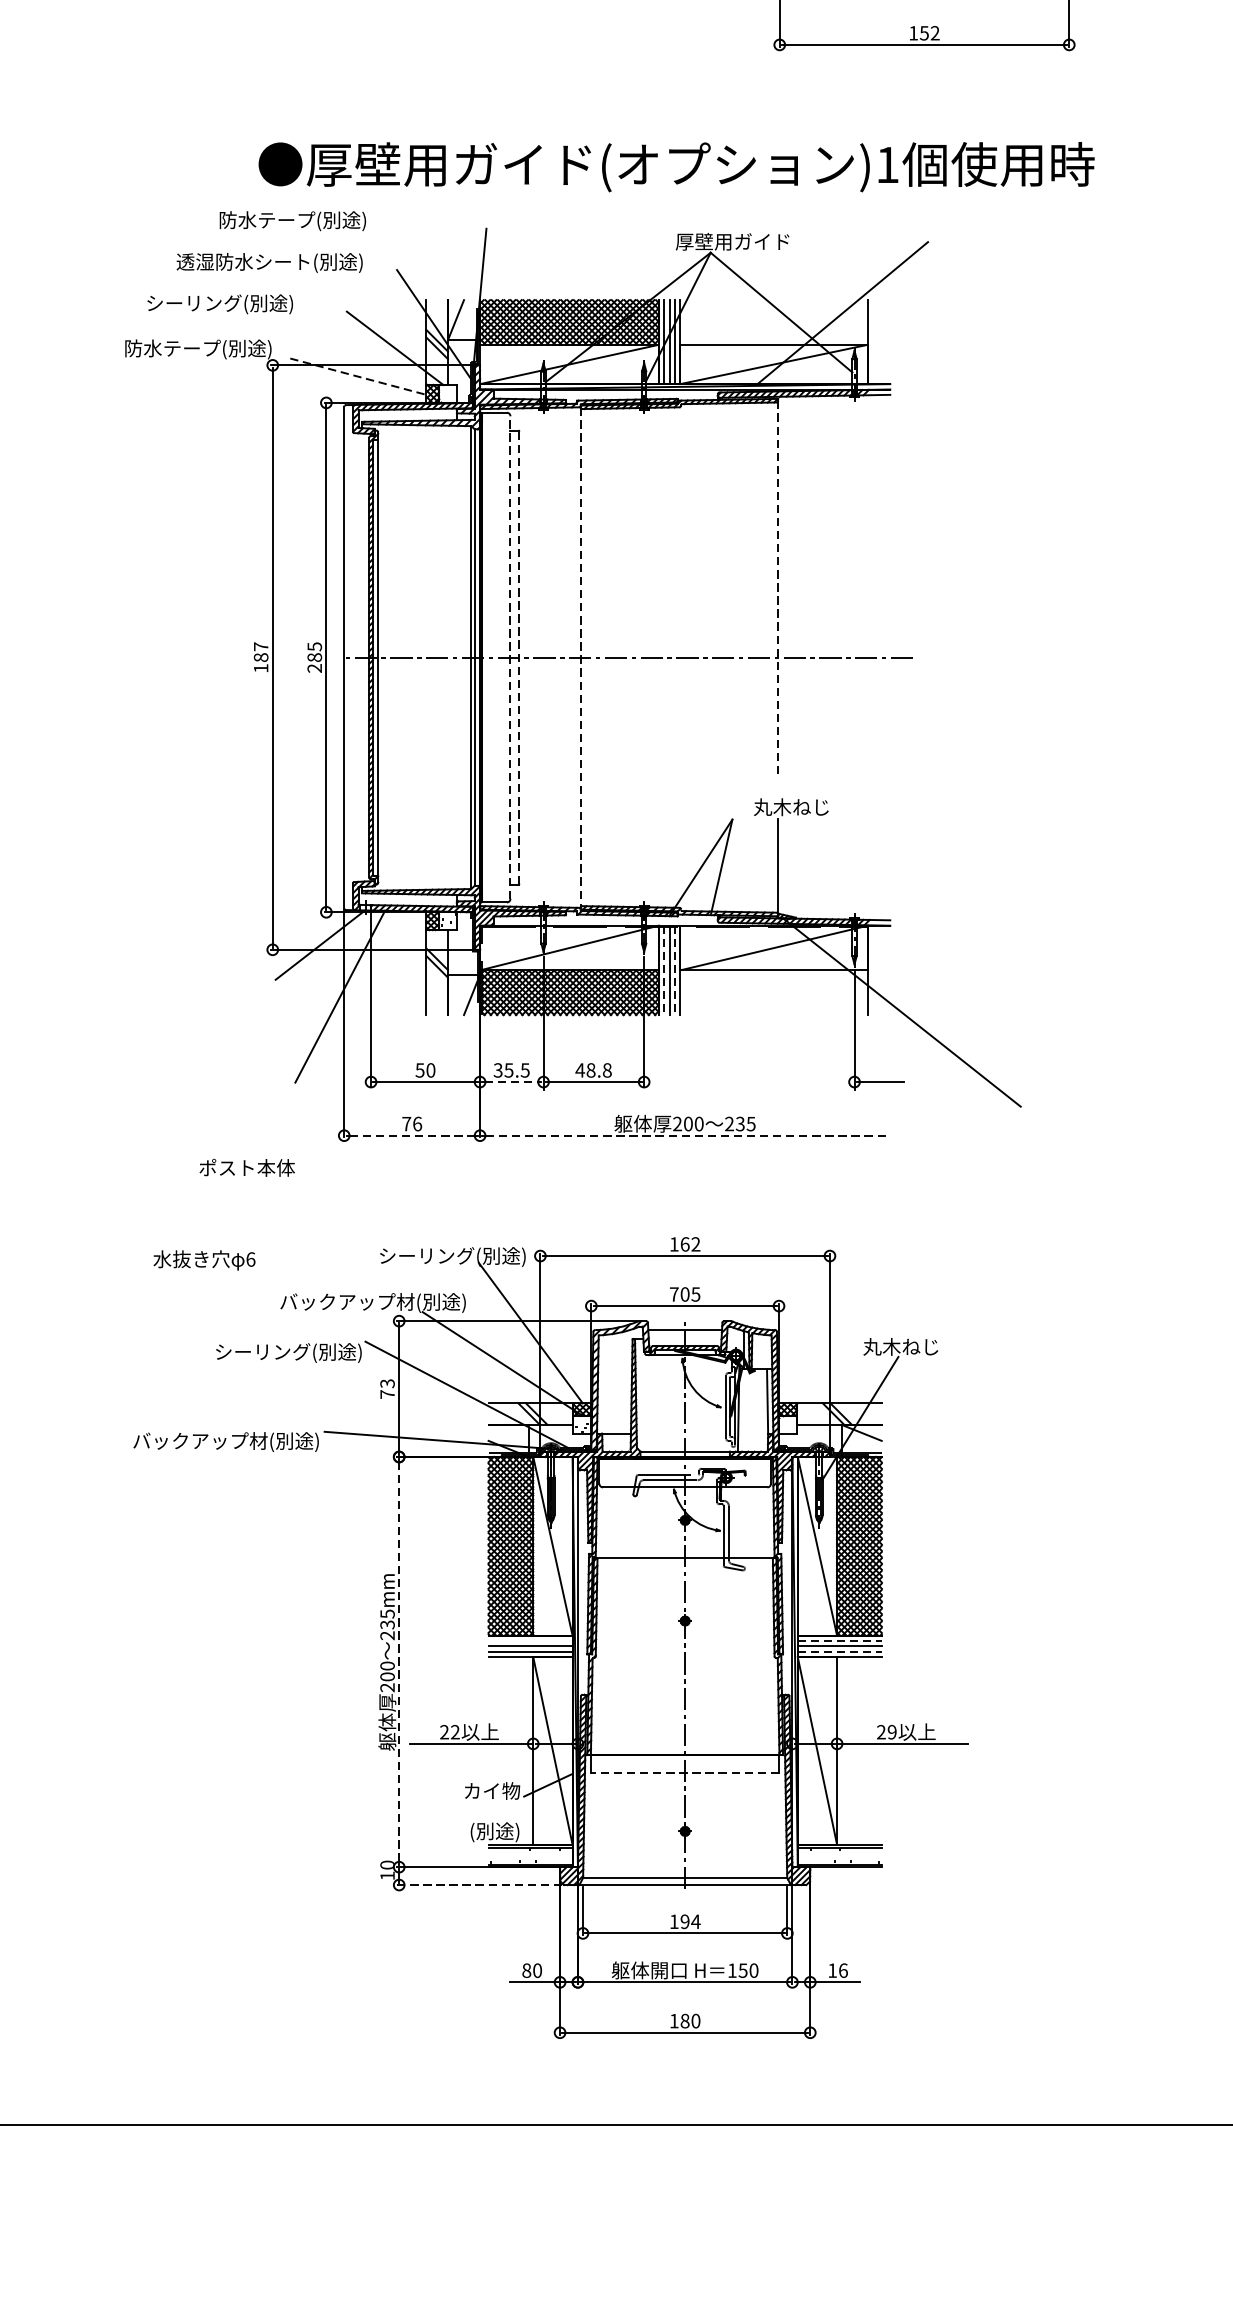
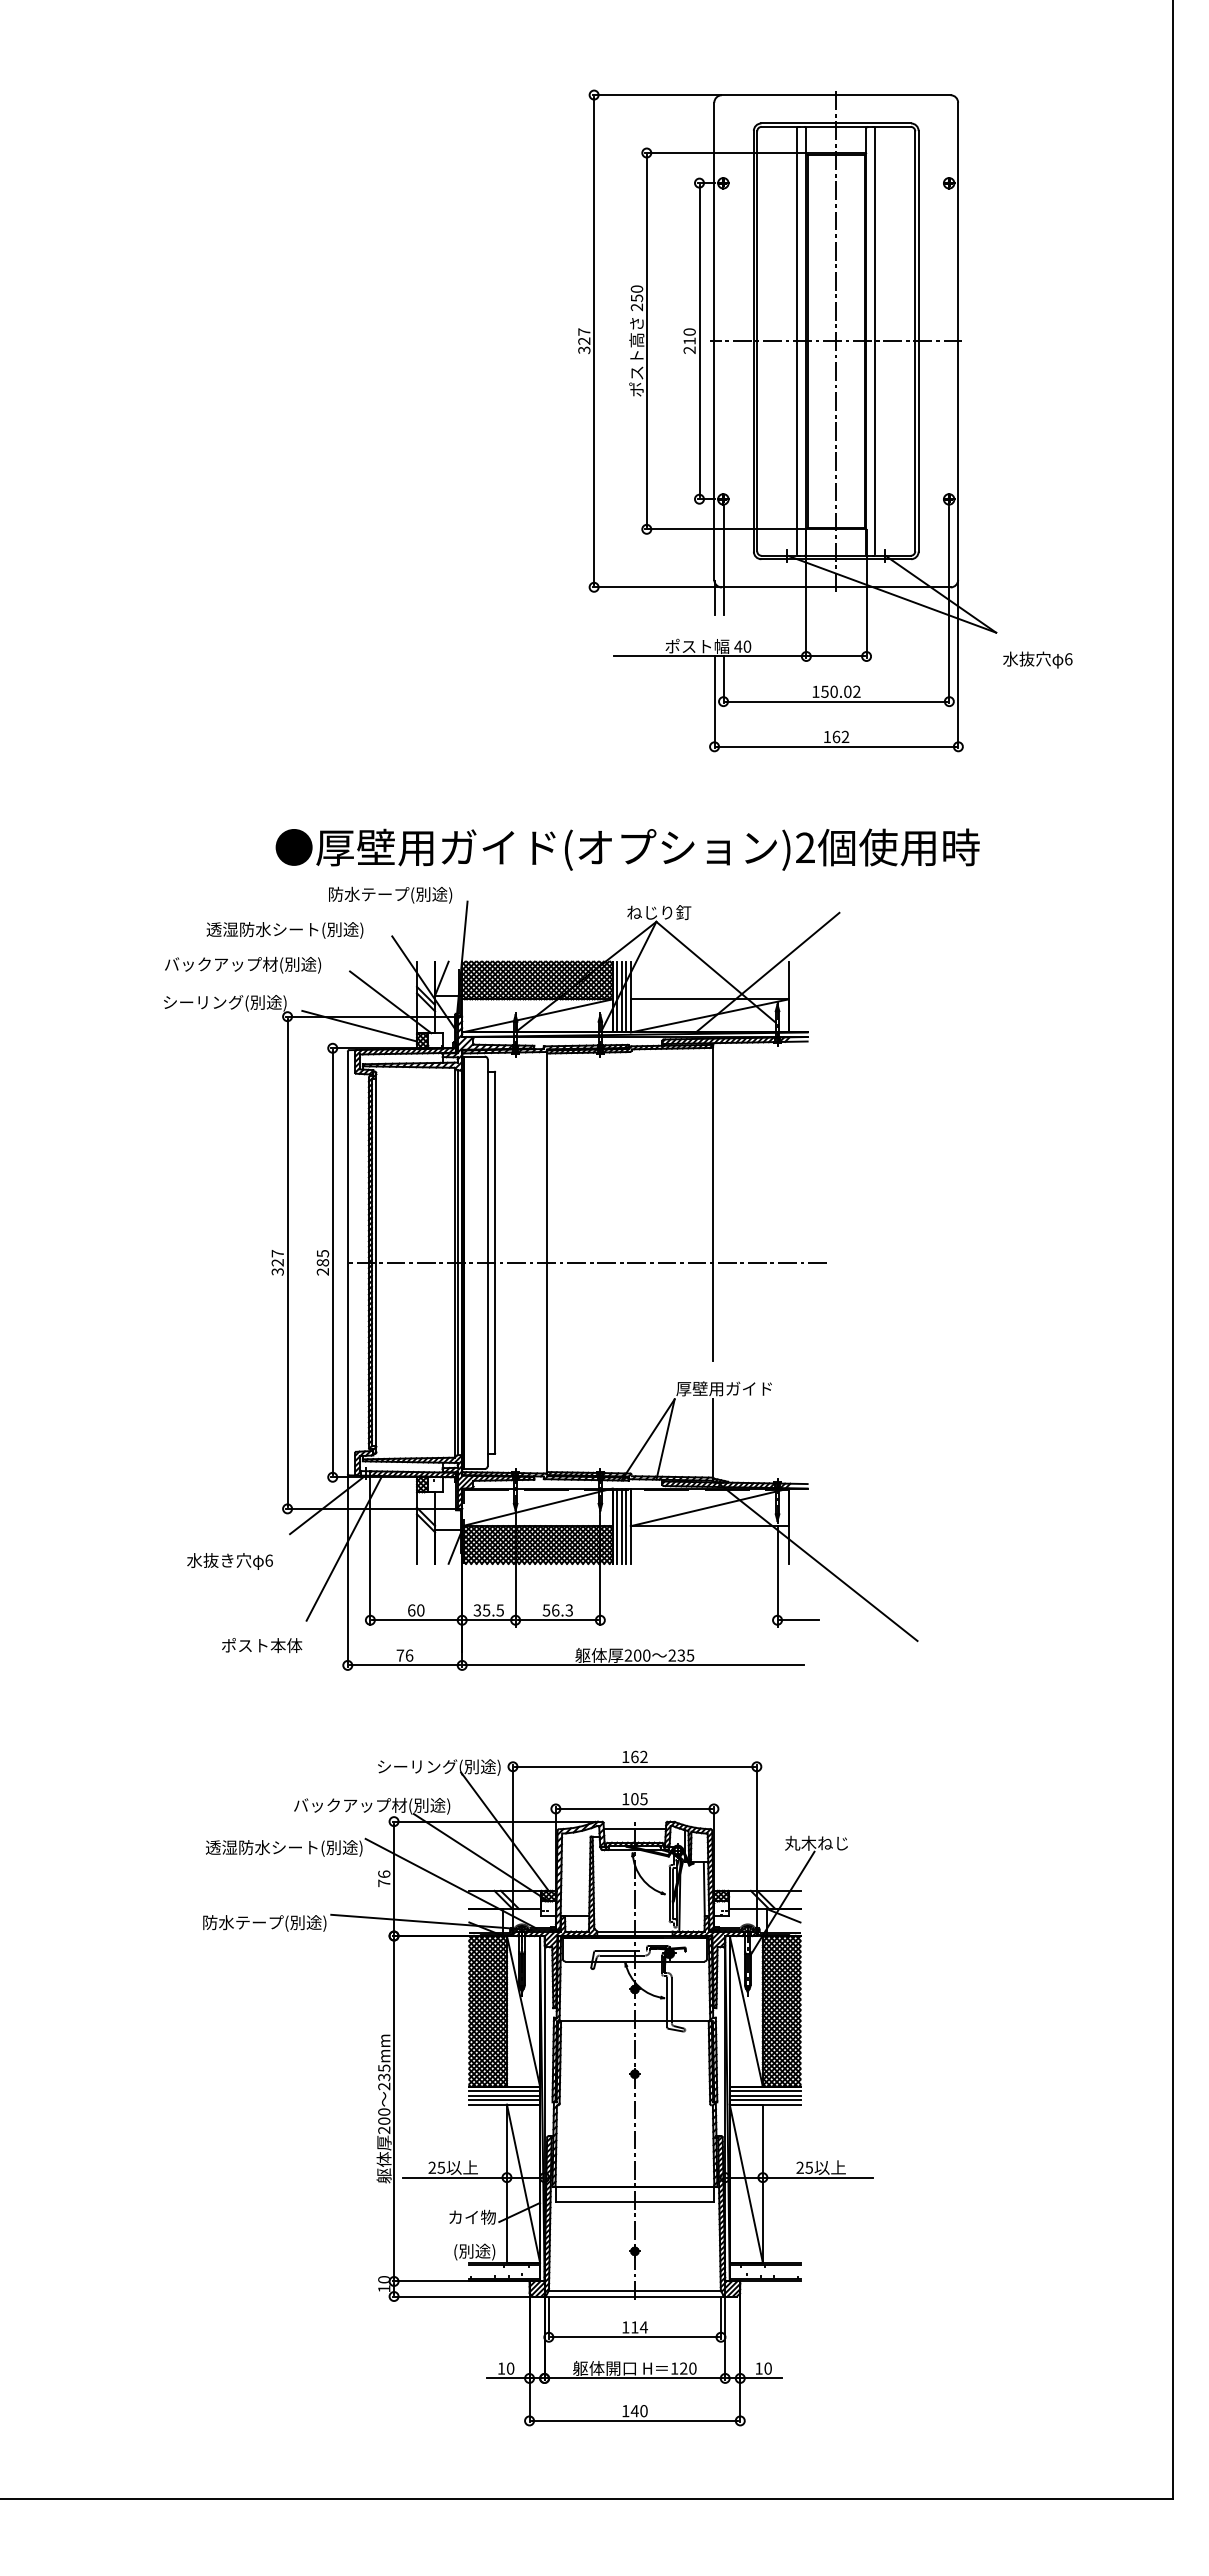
text: (924, 32) -> (836, 736), 152 -> 162
text: (887, 164) -> (805, 847), )1 -> )2
text: (292, 220) -> (390, 894), moved
text: (732, 241) -> (674, 912), 厚壁用ガイド -> ねじり釘
text: (220, 303) -> (243, 964), シーリング(別途) -> バックアップ材(別途)
text: (172, 347) -> (203, 1001), 防水テープ(別途) -> シーリング(別途)
line: (359, 377) -> (360, 1026), dashed -> solid
line: (778, 586) -> (713, 1202), dashed -> solid
line: (510, 657) -> (487, 1262), dashed -> solid
line: (580, 657) -> (546, 1262), dashed -> solid
line: (519, 658) -> (495, 1263), dashed -> solid
text: (260, 663) -> (277, 1267), 187 -> 327
text: (790, 806) -> (723, 1388), 丸木ねじ -> 厚壁用ガイド
line: (664, 970) -> (617, 1526), dashed -> solid
line: (675, 970) -> (626, 1526), dashed -> solid
text: (419, 1070) -> (411, 1610), 50 -> 60
text: (593, 1070) -> (557, 1610), 48.8 -> 56.3
line: (511, 1082) -> (488, 1620), dashed -> solid
line: (411, 1135) -> (404, 1665), dashed -> solid
line: (684, 1135) -> (634, 1665), dashed -> solid
text: (247, 1167) -> (262, 1645), moved
text: (203, 1260) -> (229, 1561), moved
text: (674, 1294) -> (625, 1799), 705 -> 105
text: (242, 1351) -> (262, 1847), シーリング(別途) -> 透湿防水シート(別途)
text: (387, 1383) -> (384, 1874), 73 -> 76
text: (200, 1440) -> (226, 1922), バックアップ材(別途) -> 防水テープ(別途)
line: (530, 1641) -> (504, 2091), added
line: (840, 1641) -> (765, 2091), dashed -> solid
line: (840, 1652) -> (765, 2100), dashed -> solid
line: (399, 1661) -> (394, 2108), dashed -> solid
text: (455, 1731) -> (441, 2167), 22 -> 25
text: (891, 1731) -> (808, 2167), 29 -> 25
line: (684, 1773) -> (634, 2202), dashed -> solid
line: (479, 1885) -> (461, 2296), dashed -> solid
text: (684, 1921) -> (634, 2327), 194 -> 114
text: (526, 1970) -> (501, 2368), 80 -> 10
text: (742, 1970) -> (683, 2368), 150 -> 120
text: (842, 1970) -> (767, 2368), 16 -> 10
text: (684, 2021) -> (634, 2411), 180 -> 140

